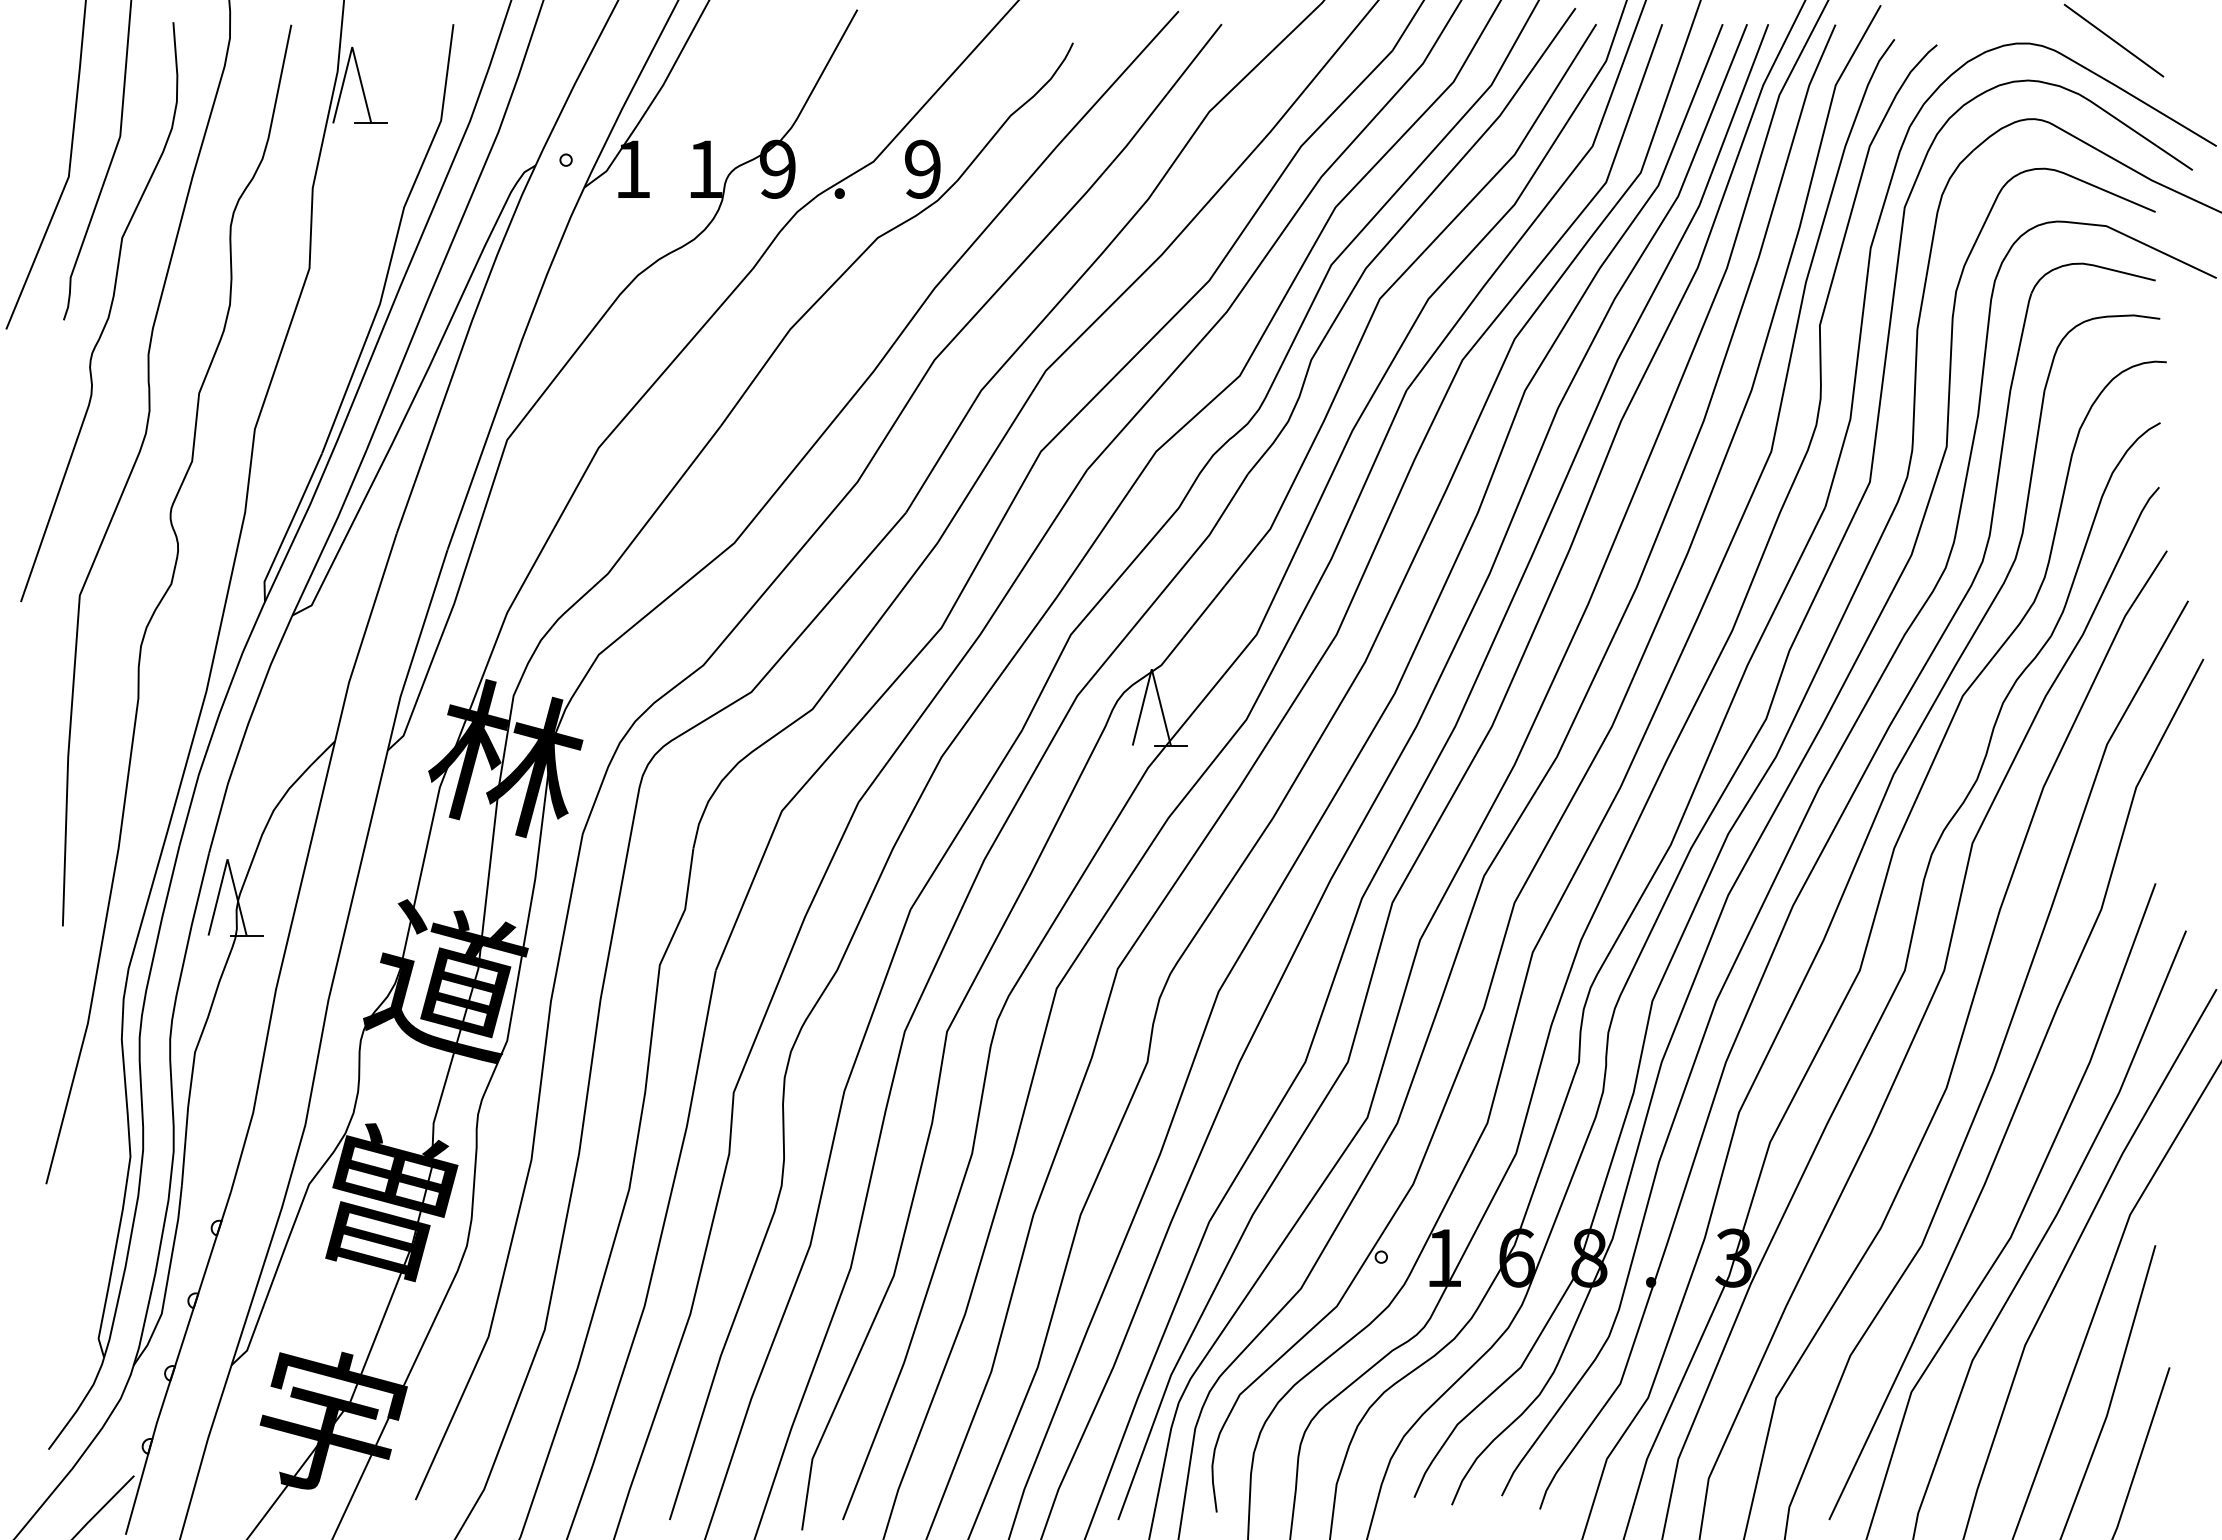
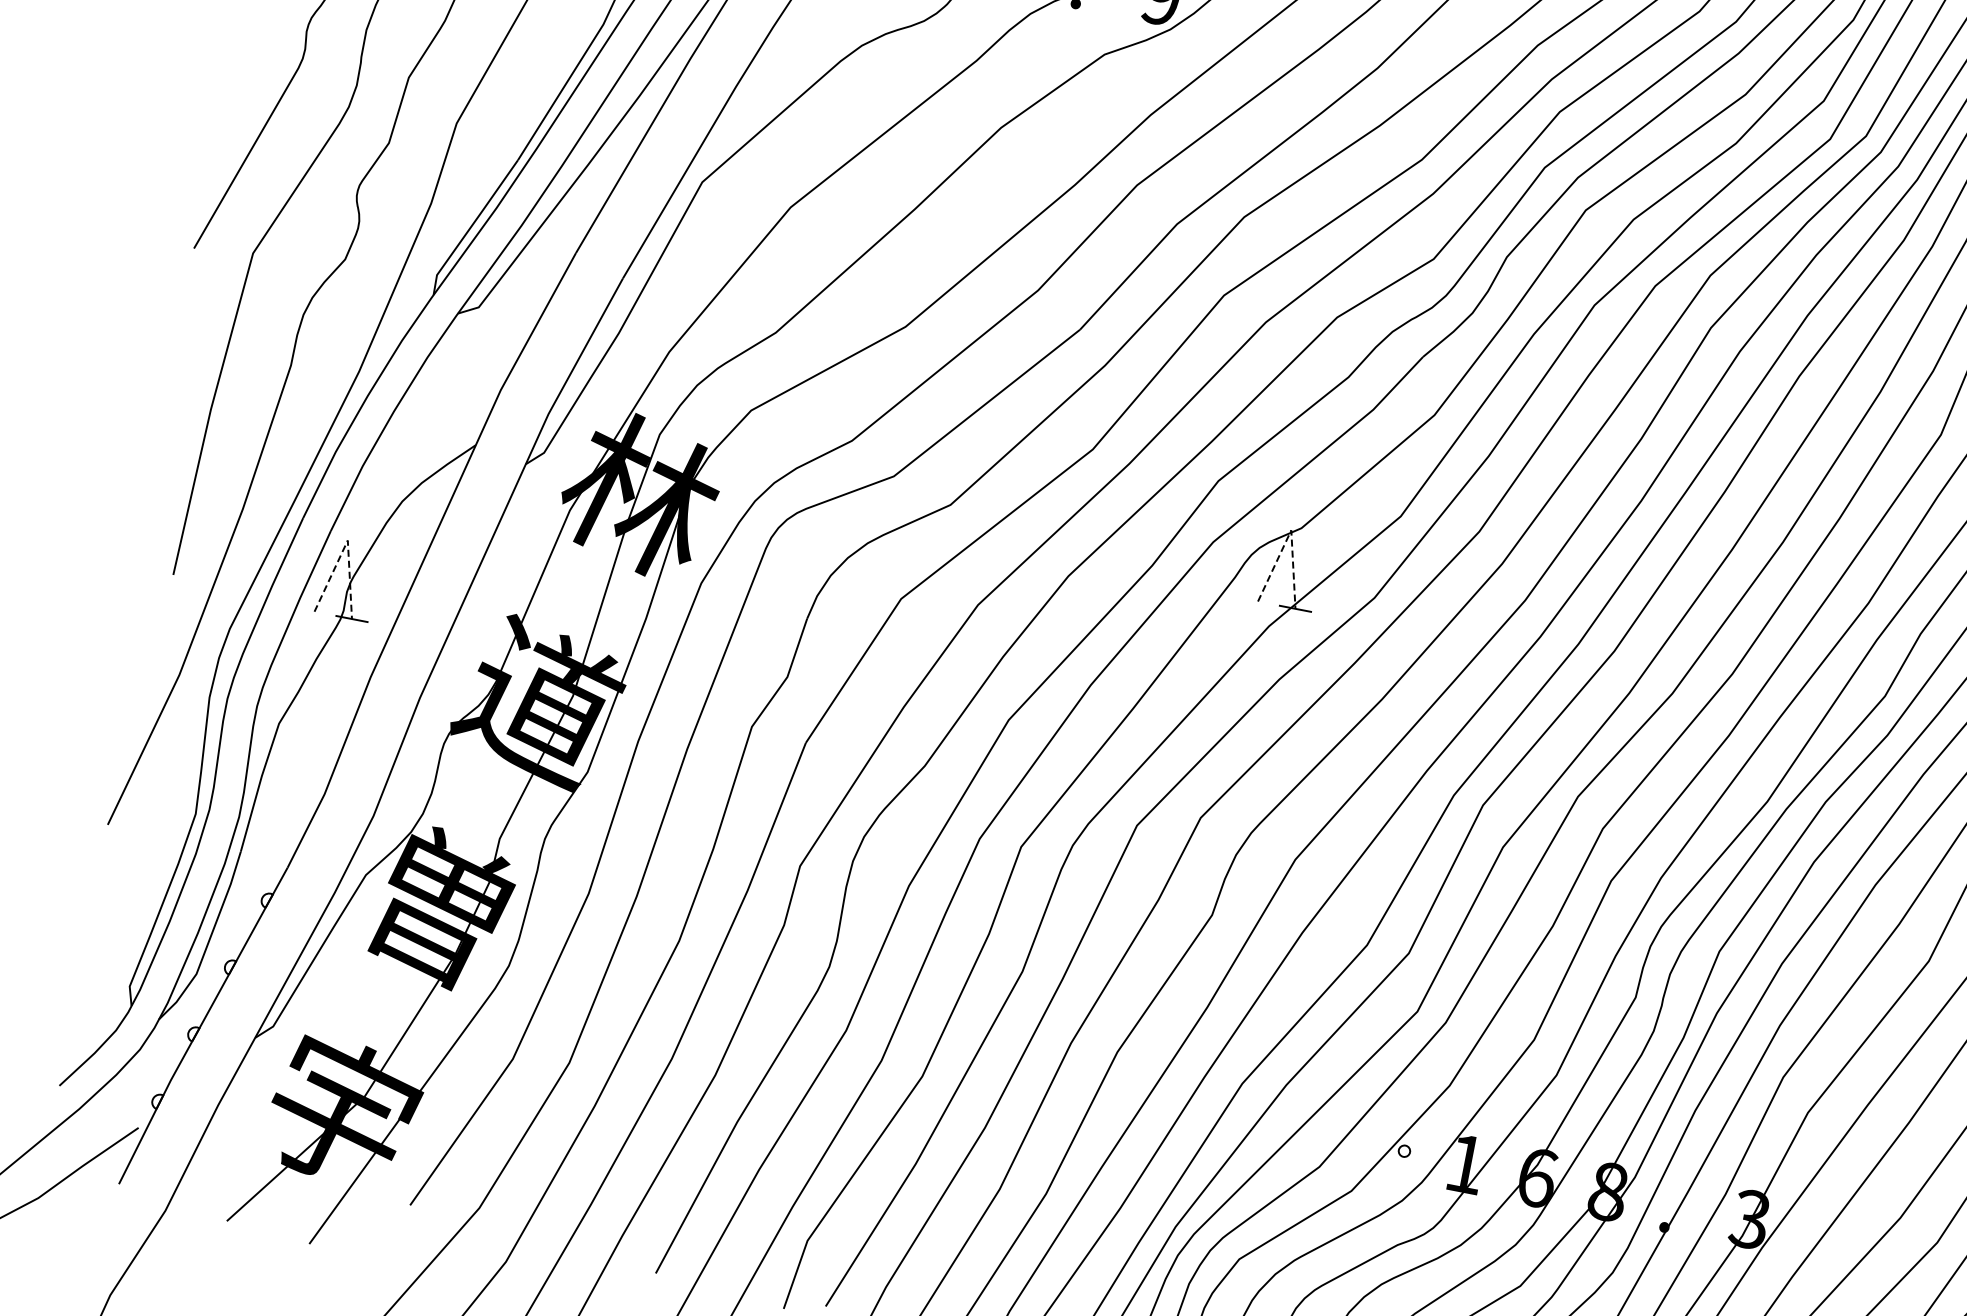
line: (1151, 669) -> (1290, 530), solid -> dashed
line: (227, 859) -> (347, 540), solid -> dashed

